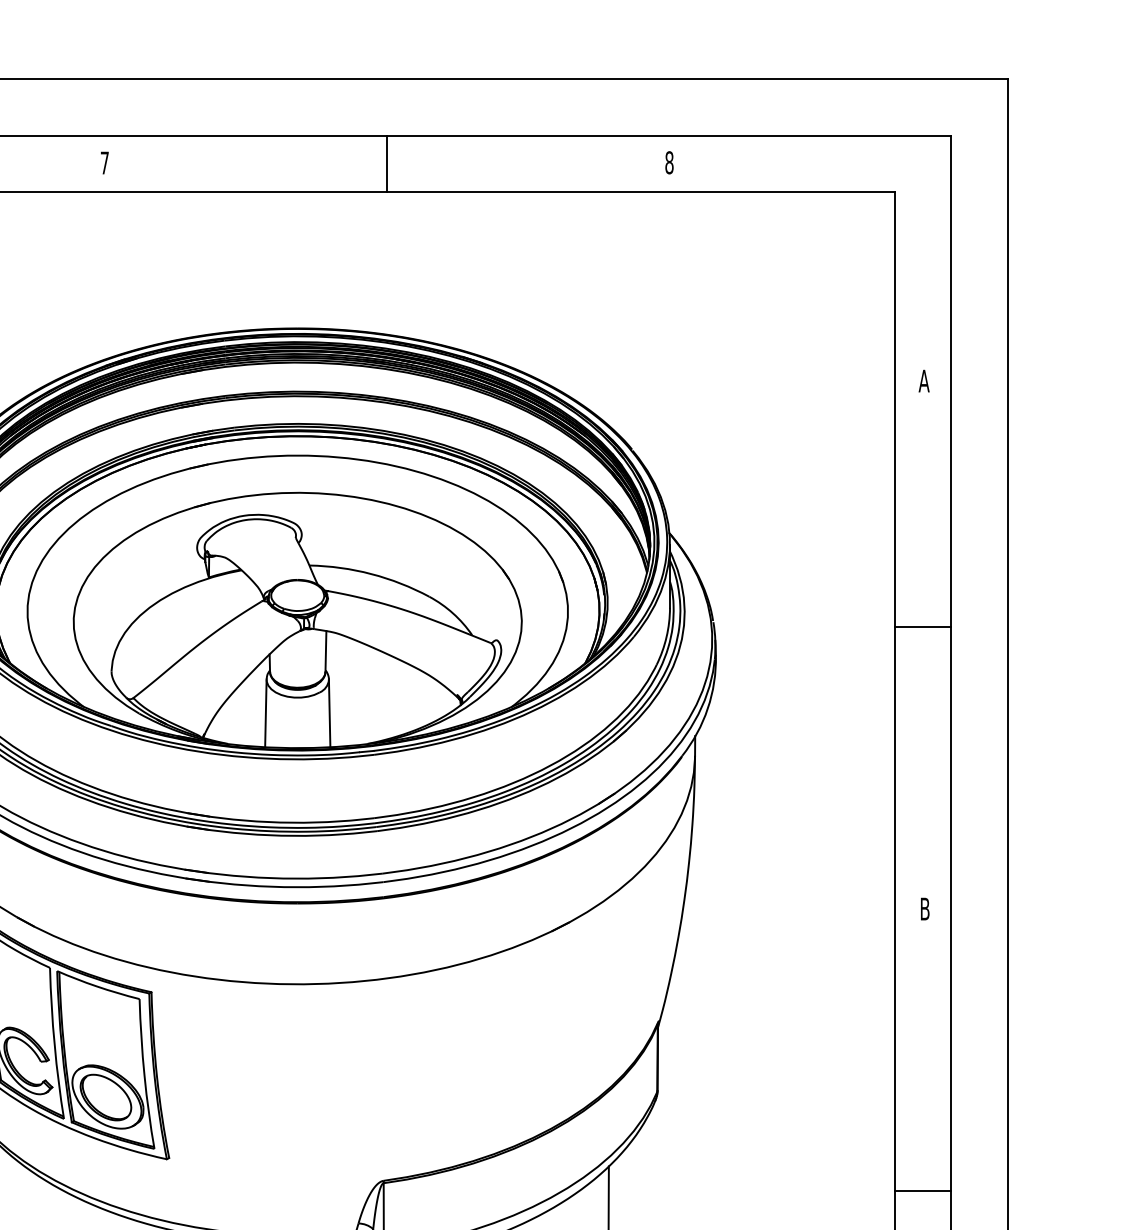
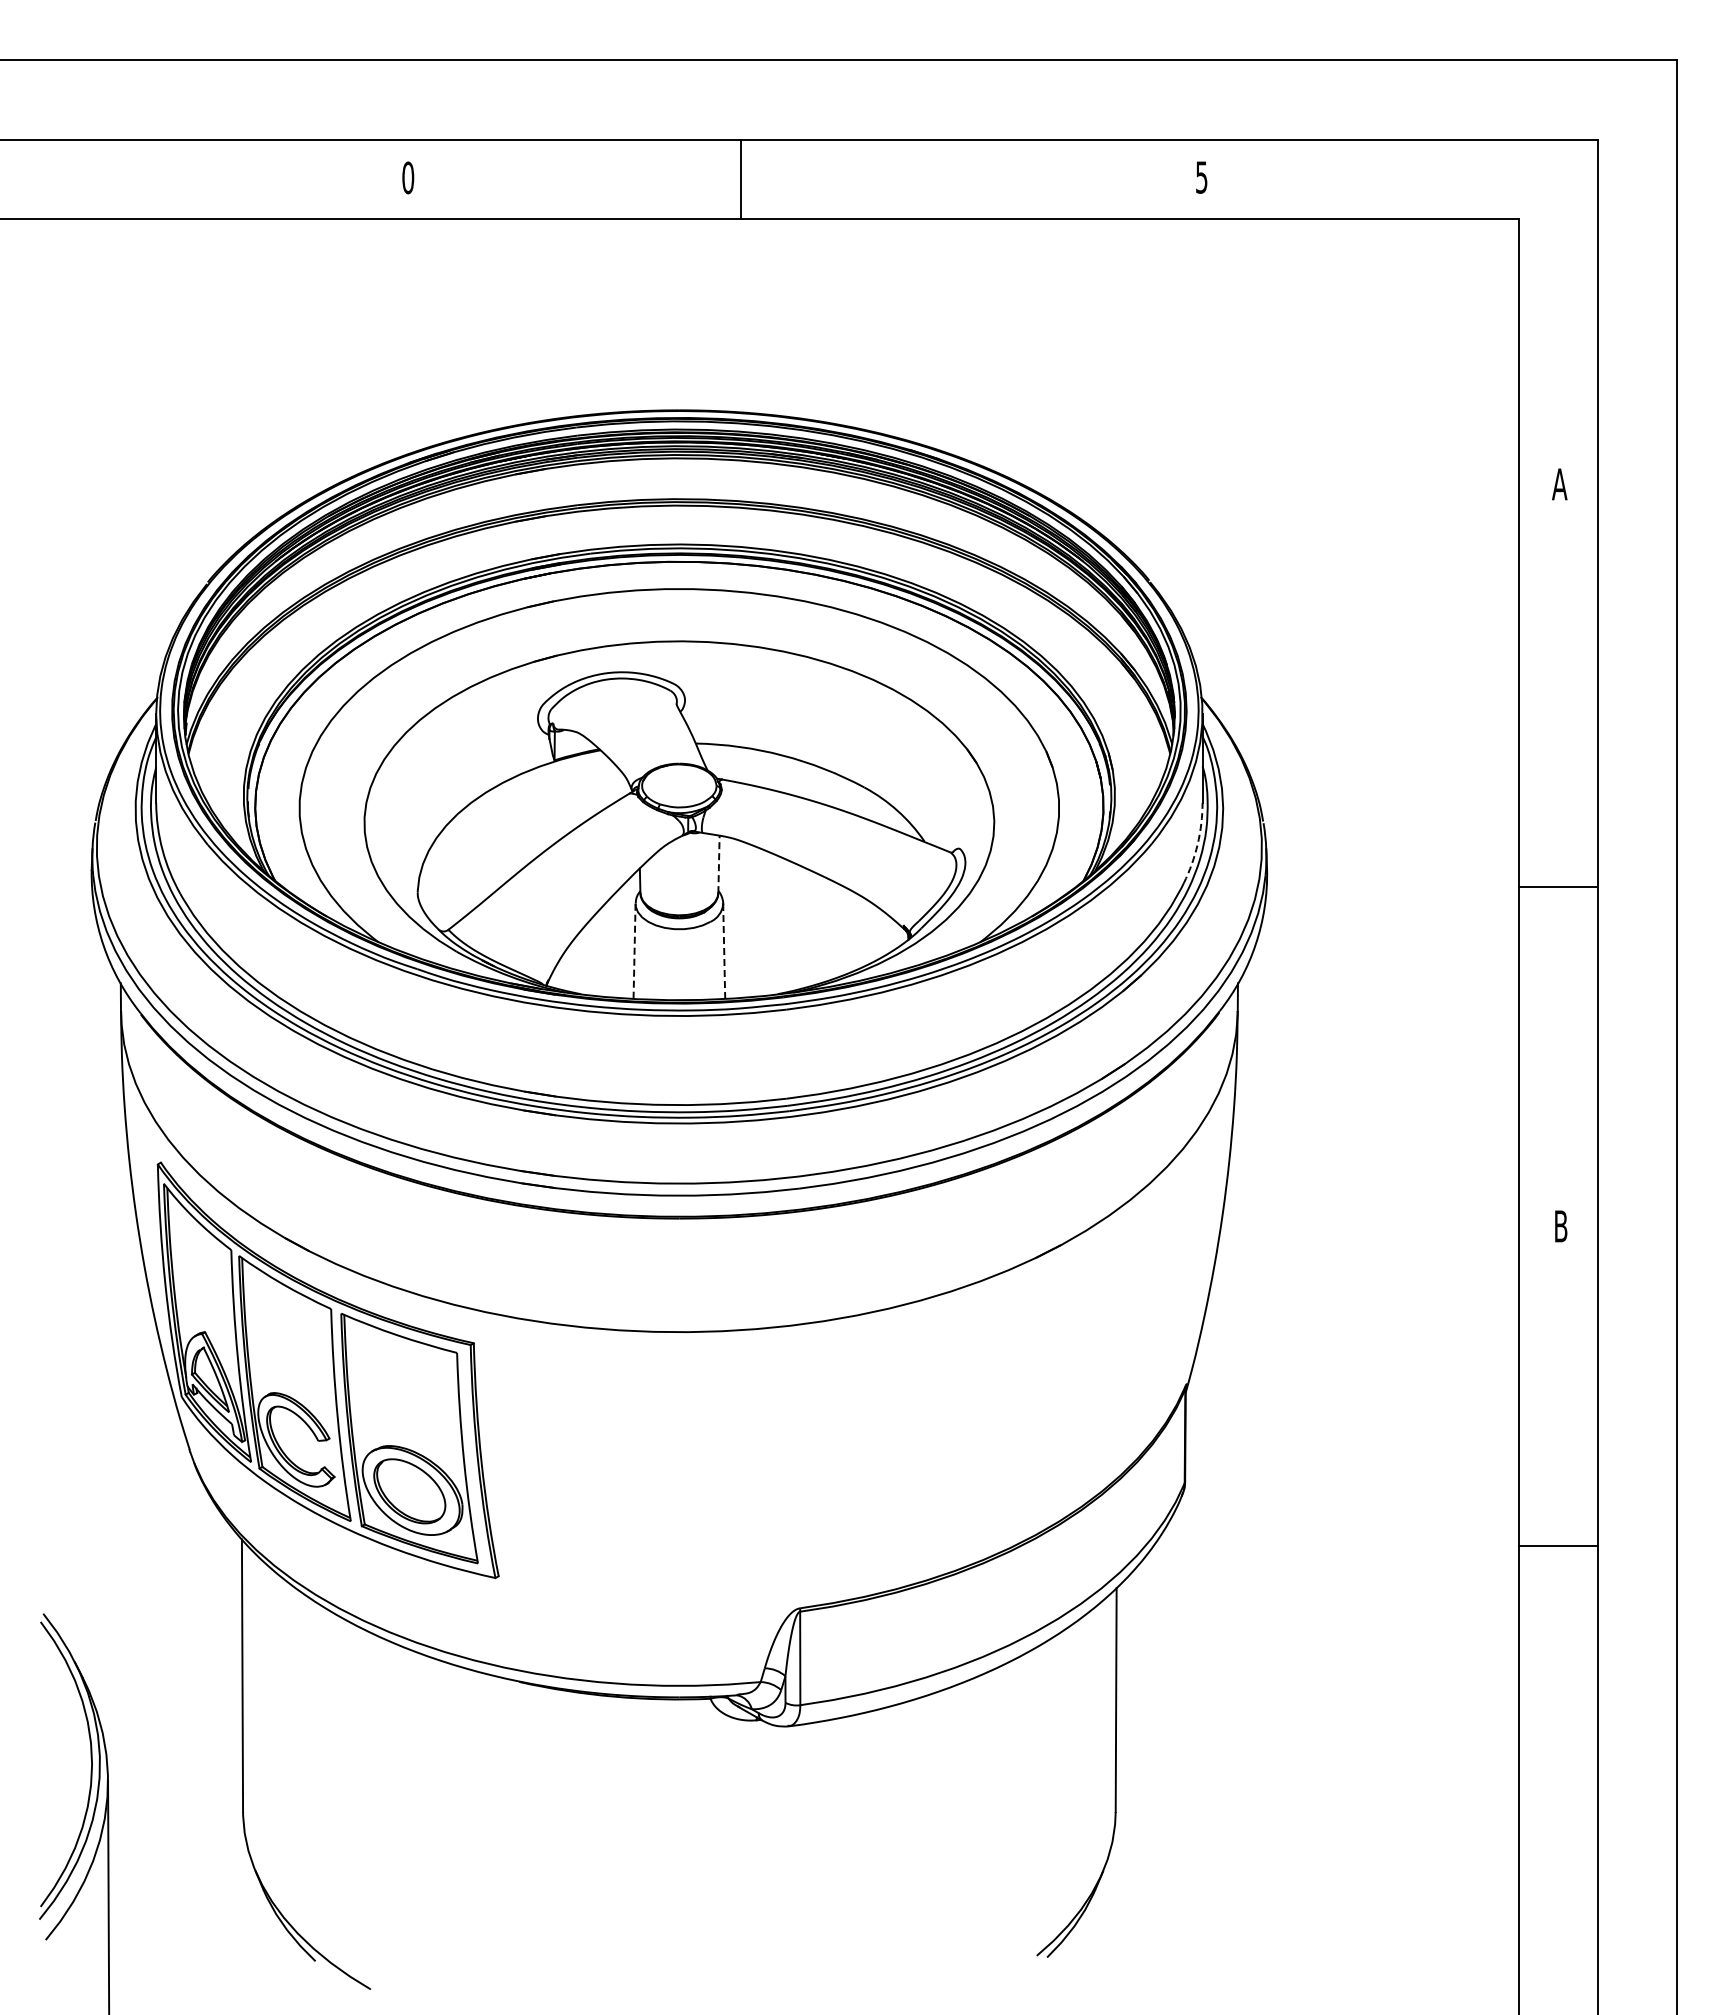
text: (105, 162) -> (408, 177), 7 -> 0
text: (669, 162) -> (1201, 177), 8 -> 5
line: (386, 164) -> (740, 179), moved
line: (922, 626) -> (1557, 886), moved
arc: (666, 637) -> (1197, 844), solid -> dashed
line: (325, 651) -> (718, 864), solid -> dashed
line: (265, 713) -> (634, 951), solid -> dashed
line: (329, 713) -> (724, 951), solid -> dashed
line: (922, 1191) -> (1557, 1546), moved

